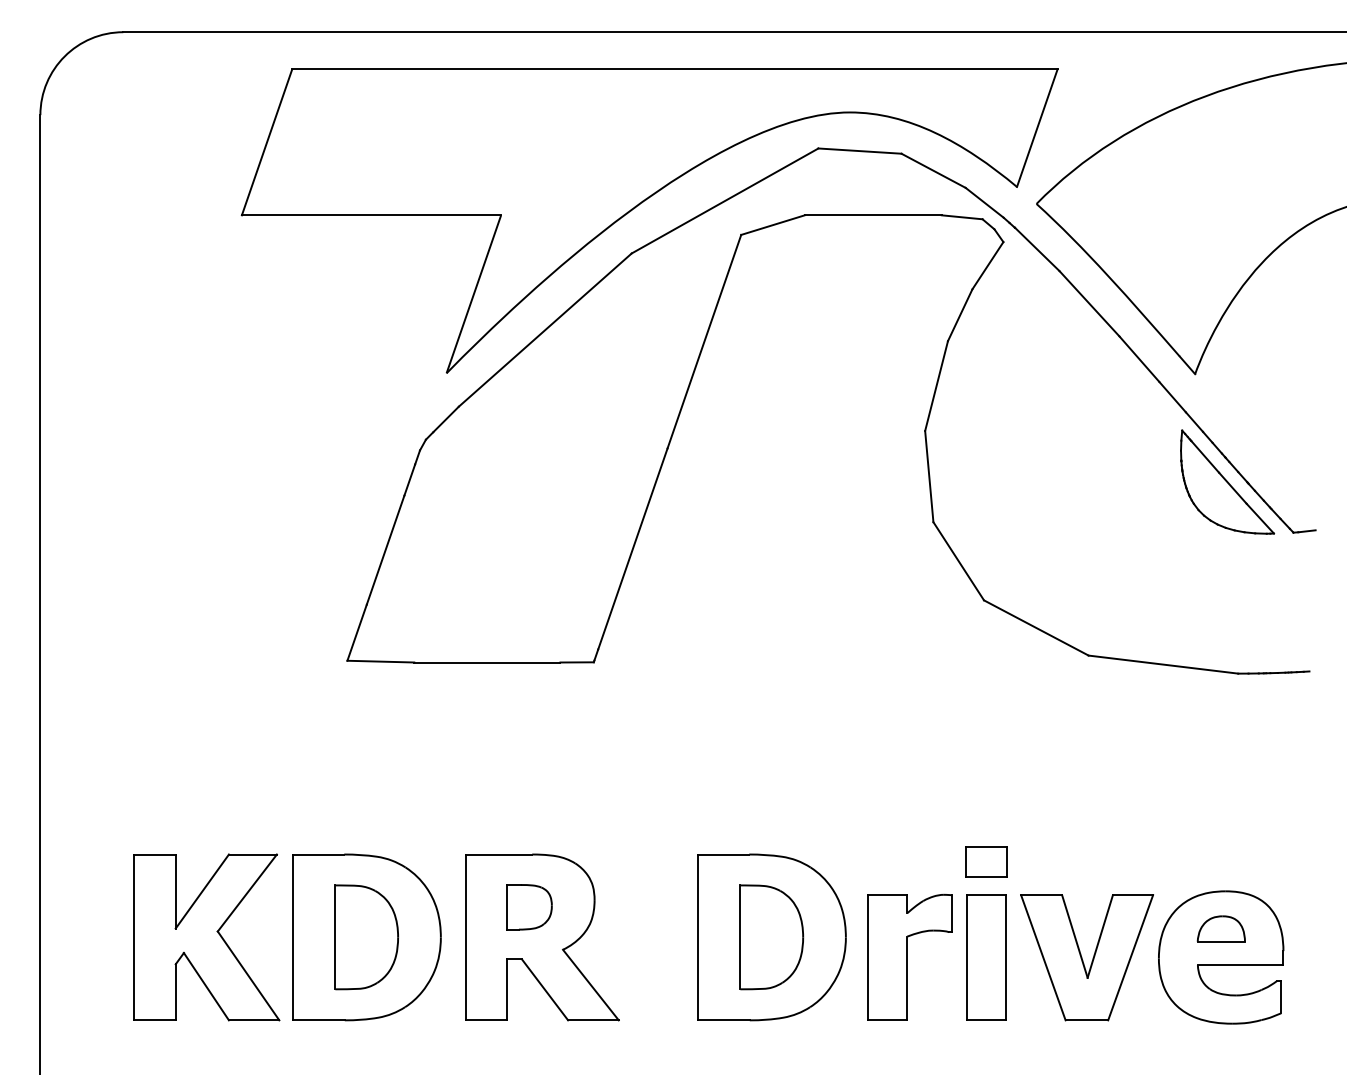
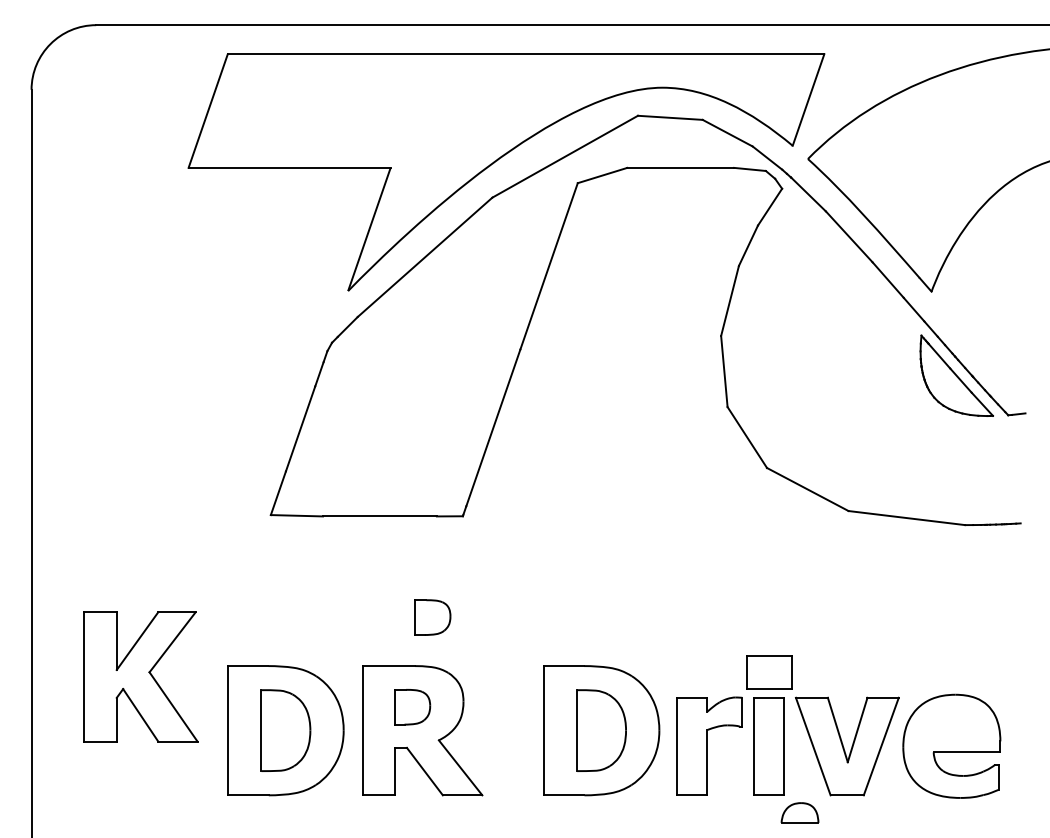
part: (555, 792) -> (433, 617), added
part: (986, 861) -> (768, 671), size x1.4
part: (1220, 928) -> (799, 812), moved
part: (206, 937) -> (140, 676), moved

